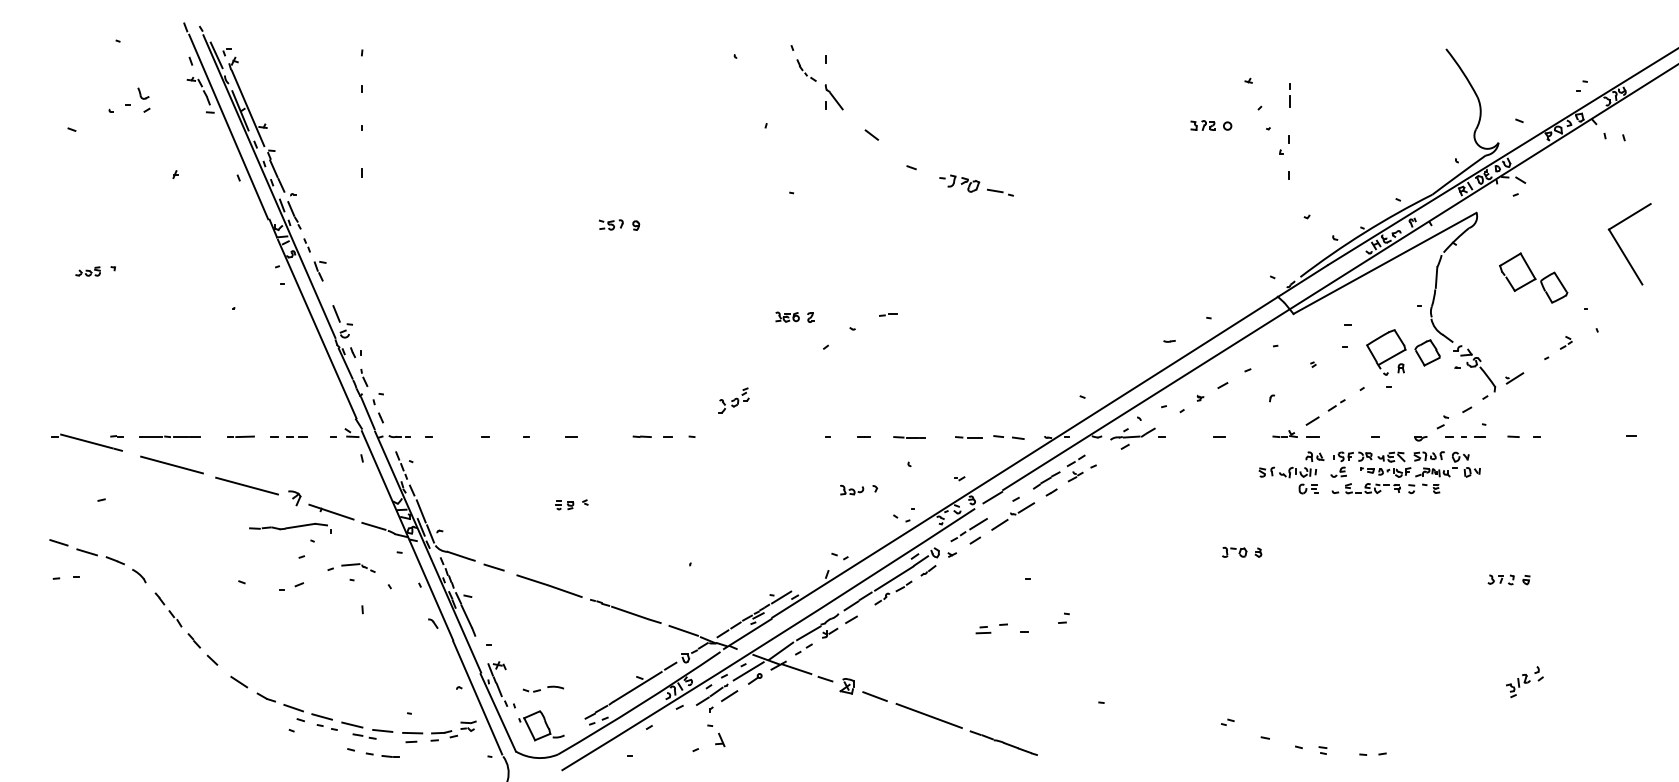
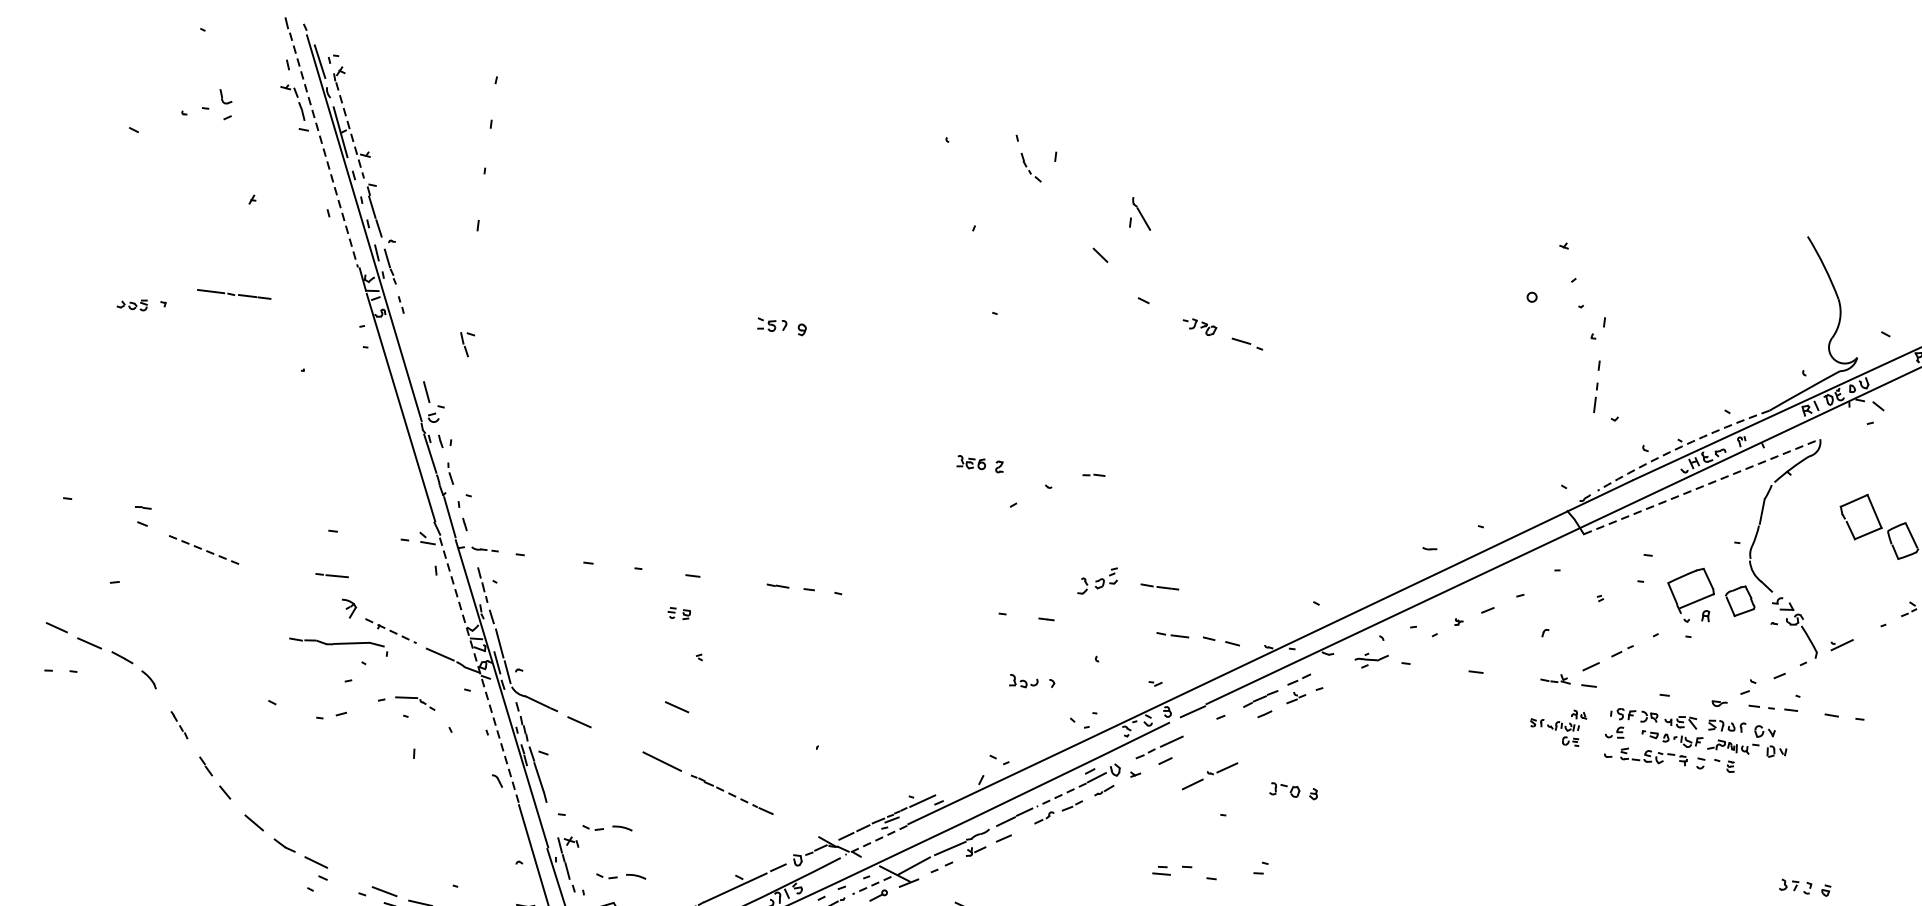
line: (1289, 95) -> (1595, 397), moved
part: (833, 97) -> (1140, 214), moved
line: (248, 108) -> (350, 130), solid -> dashed
part: (1202, 125) -> (1501, 292), removed
line: (228, 127) -> (323, 150), solid -> dashed
part: (959, 183) -> (1199, 326), size x0.7
arc: (1364, 232) -> (1681, 446), solid -> dashed
line: (1385, 263) -> (1702, 486), solid -> dashed
part: (319, 271) -> (465, 344), moved
part: (733, 400) -> (1098, 580), moved
line: (169, 436) -> (233, 294), moved
line: (240, 436) -> (331, 575), moved
line: (298, 436) -> (362, 534), removed
line: (909, 437) -> (1159, 587), moved
part: (1132, 438) -> (1370, 660), size x0.6
line: (86, 441) -> (105, 509), removed
line: (172, 465) -> (205, 551), solid -> dashed
part: (1291, 472) -> (1557, 725), size x0.7
line: (247, 485) -> (293, 586), removed
part: (564, 505) -> (679, 614), moved
line: (331, 512) -> (391, 631), solid -> dashed
part: (1013, 516) -> (1210, 776), moved
line: (407, 536) -> (479, 671), solid -> dashed
line: (571, 545) -> (676, 707), added
part: (1242, 552) -> (1294, 791), moved
line: (894, 578) -> (1062, 794), solid -> dashed
line: (532, 580) -> (623, 743), removed
part: (168, 609) -> (179, 724), size x0.6
line: (630, 612) -> (737, 796), solid -> dashed
line: (683, 630) -> (799, 826), removed
line: (747, 634) -> (875, 840), solid -> dashed
part: (527, 650) -> (607, 827), added
line: (796, 669) -> (930, 890), removed
line: (748, 671) -> (871, 885), solid -> dashed
part: (321, 719) -> (348, 880), removed

